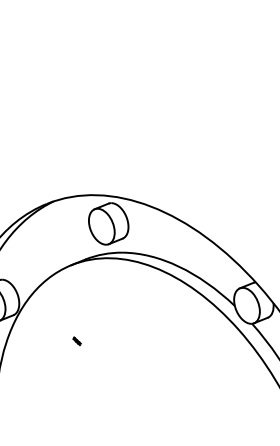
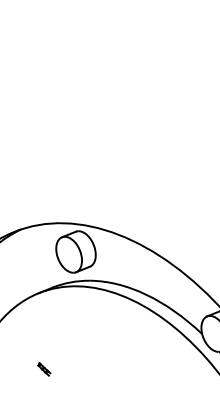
part: (77, 341) -> (44, 369), size x1.67

